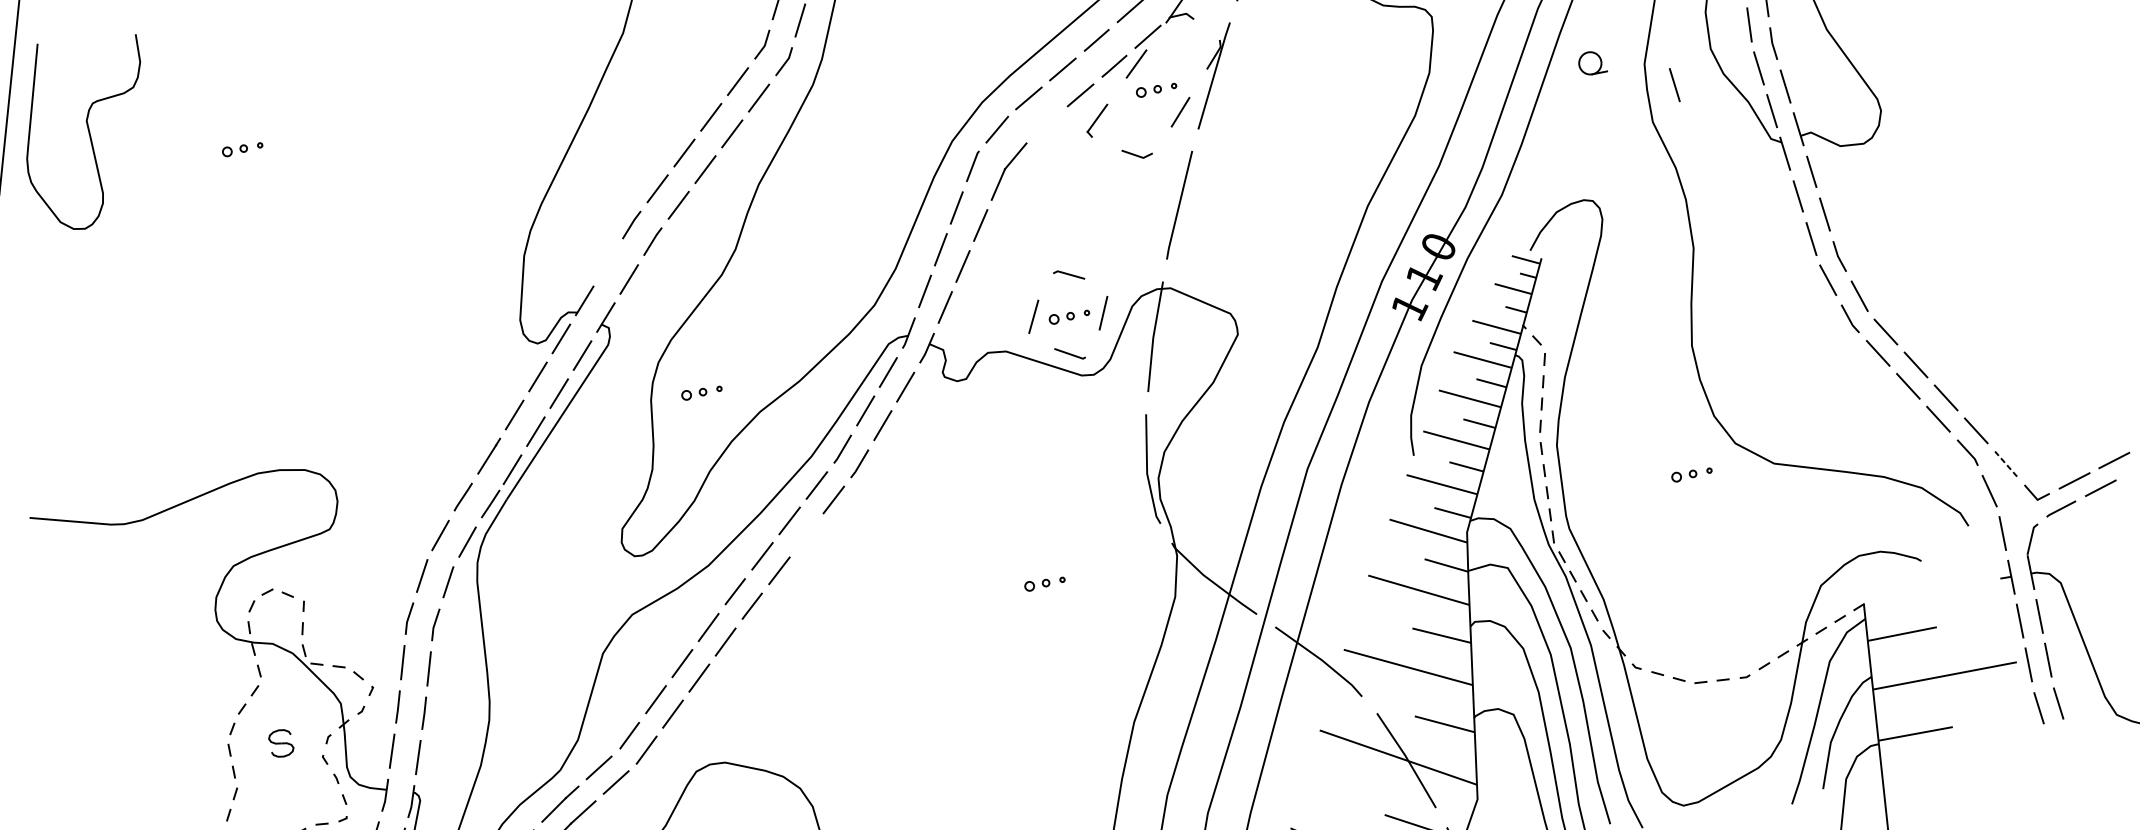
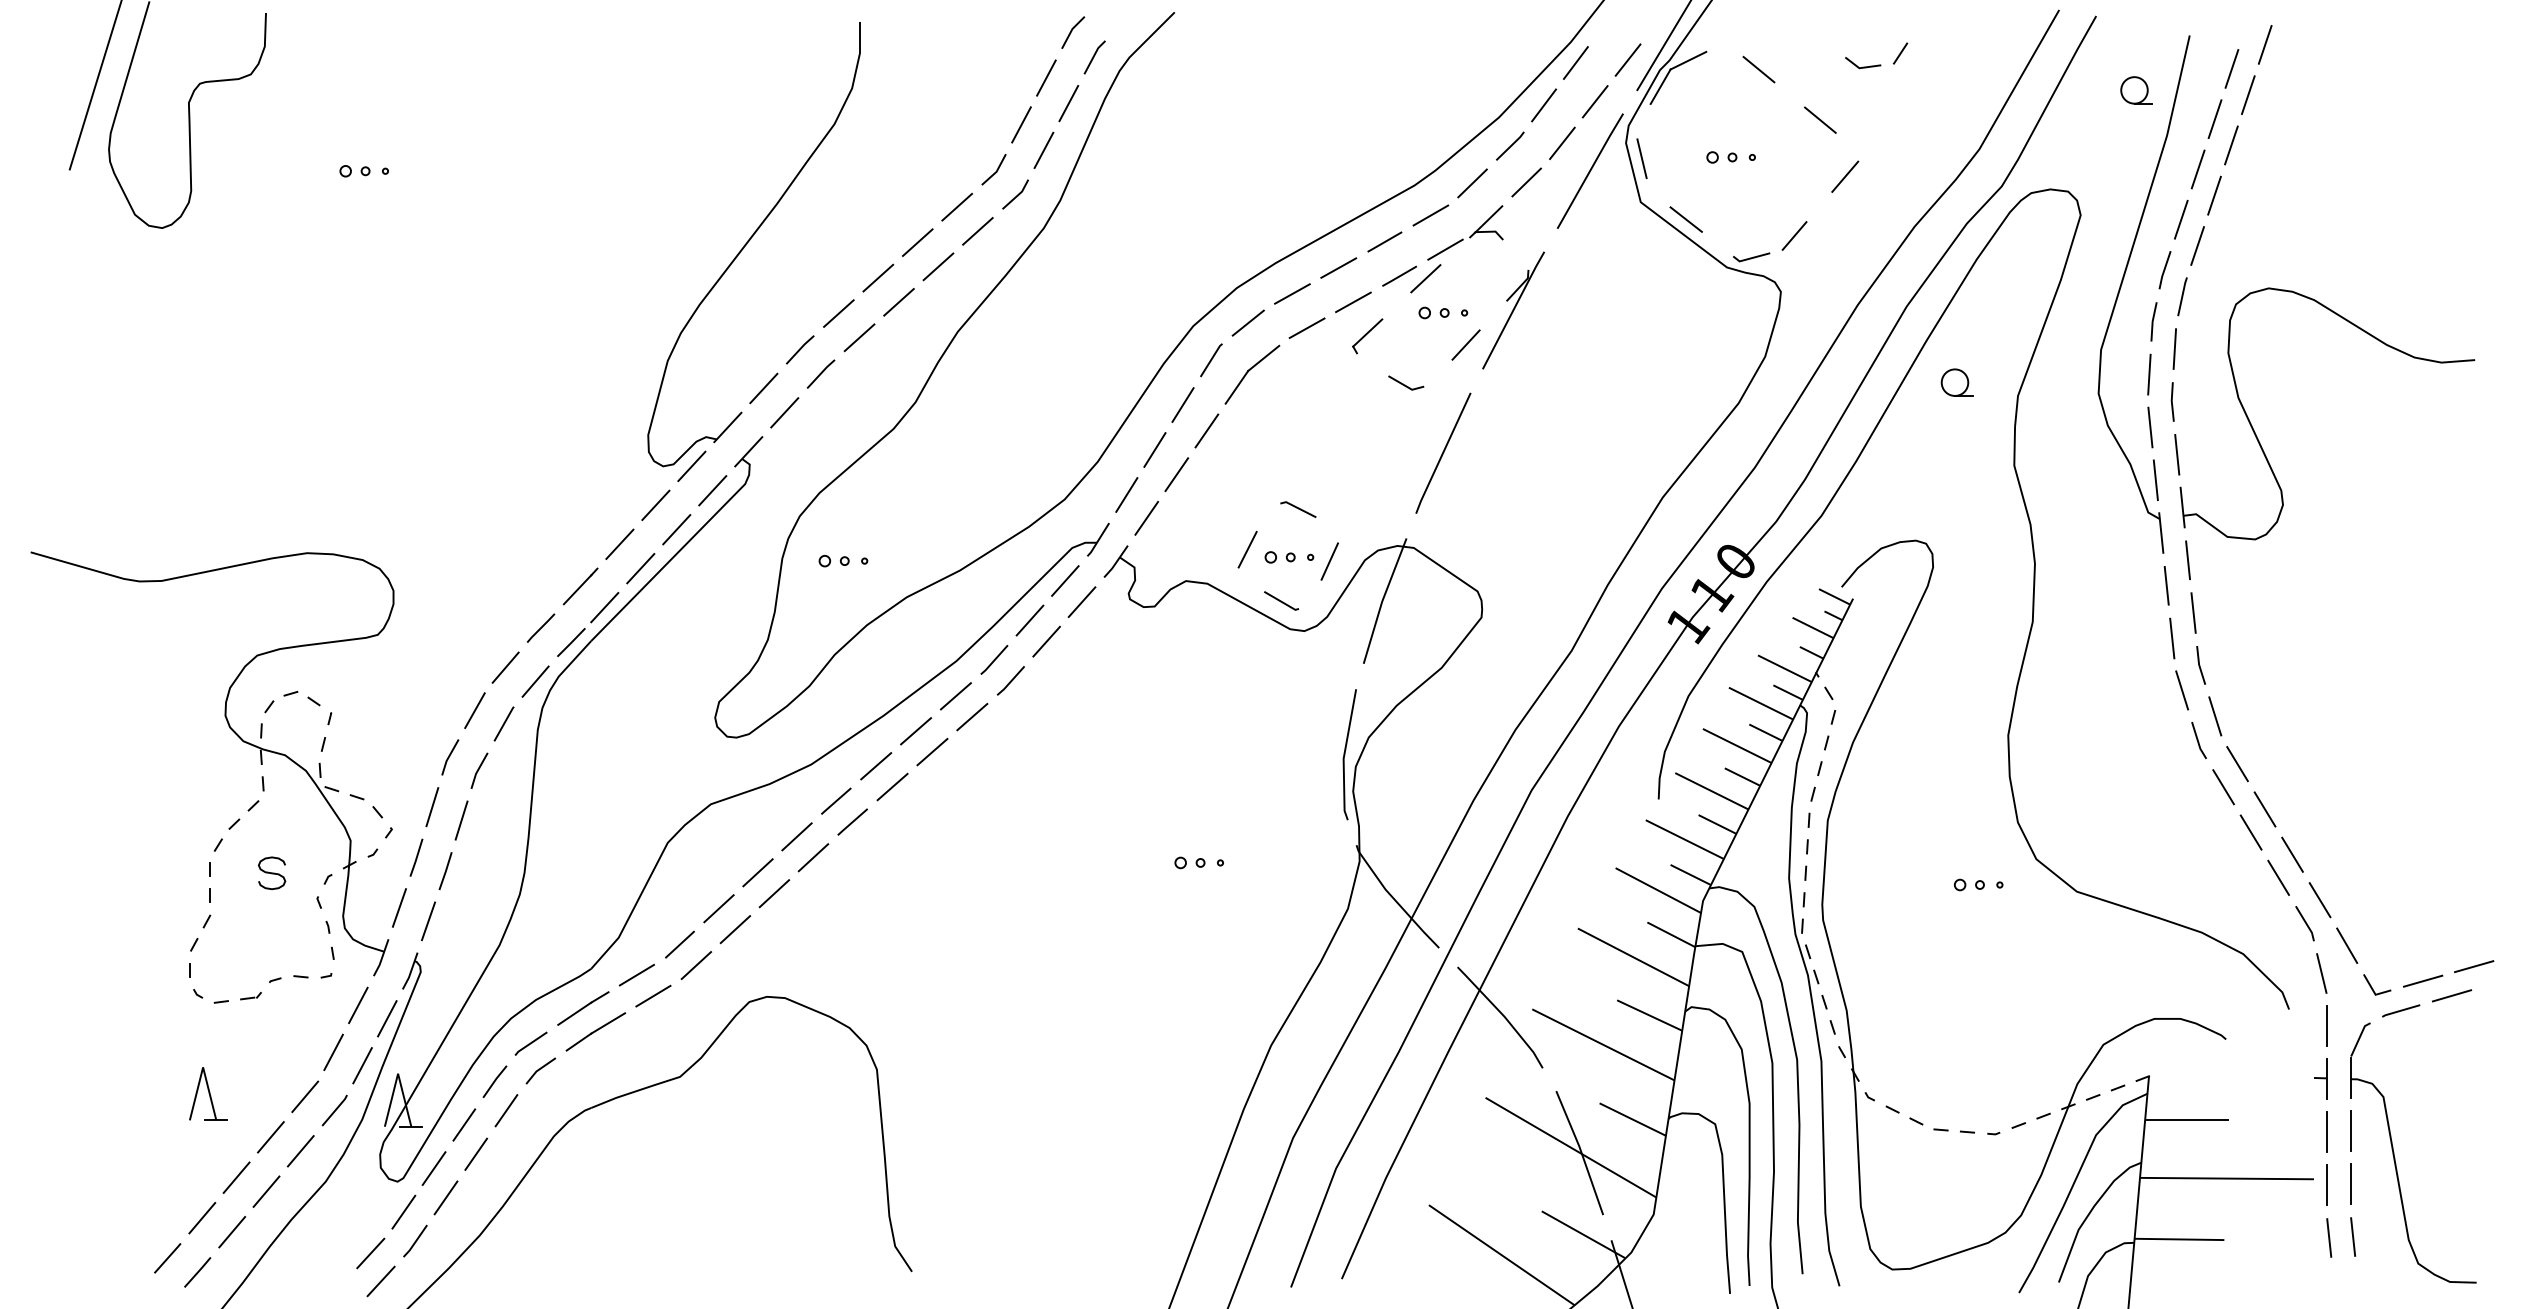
line: (1674, 85) -> (2048, 427), removed
line: (1046, 123) -> (1306, 327), added
line: (607, 262) -> (763, 388), added
line: (2006, 463) -> (2347, 945), dashed -> solid
line: (806, 534) -> (932, 751), added

